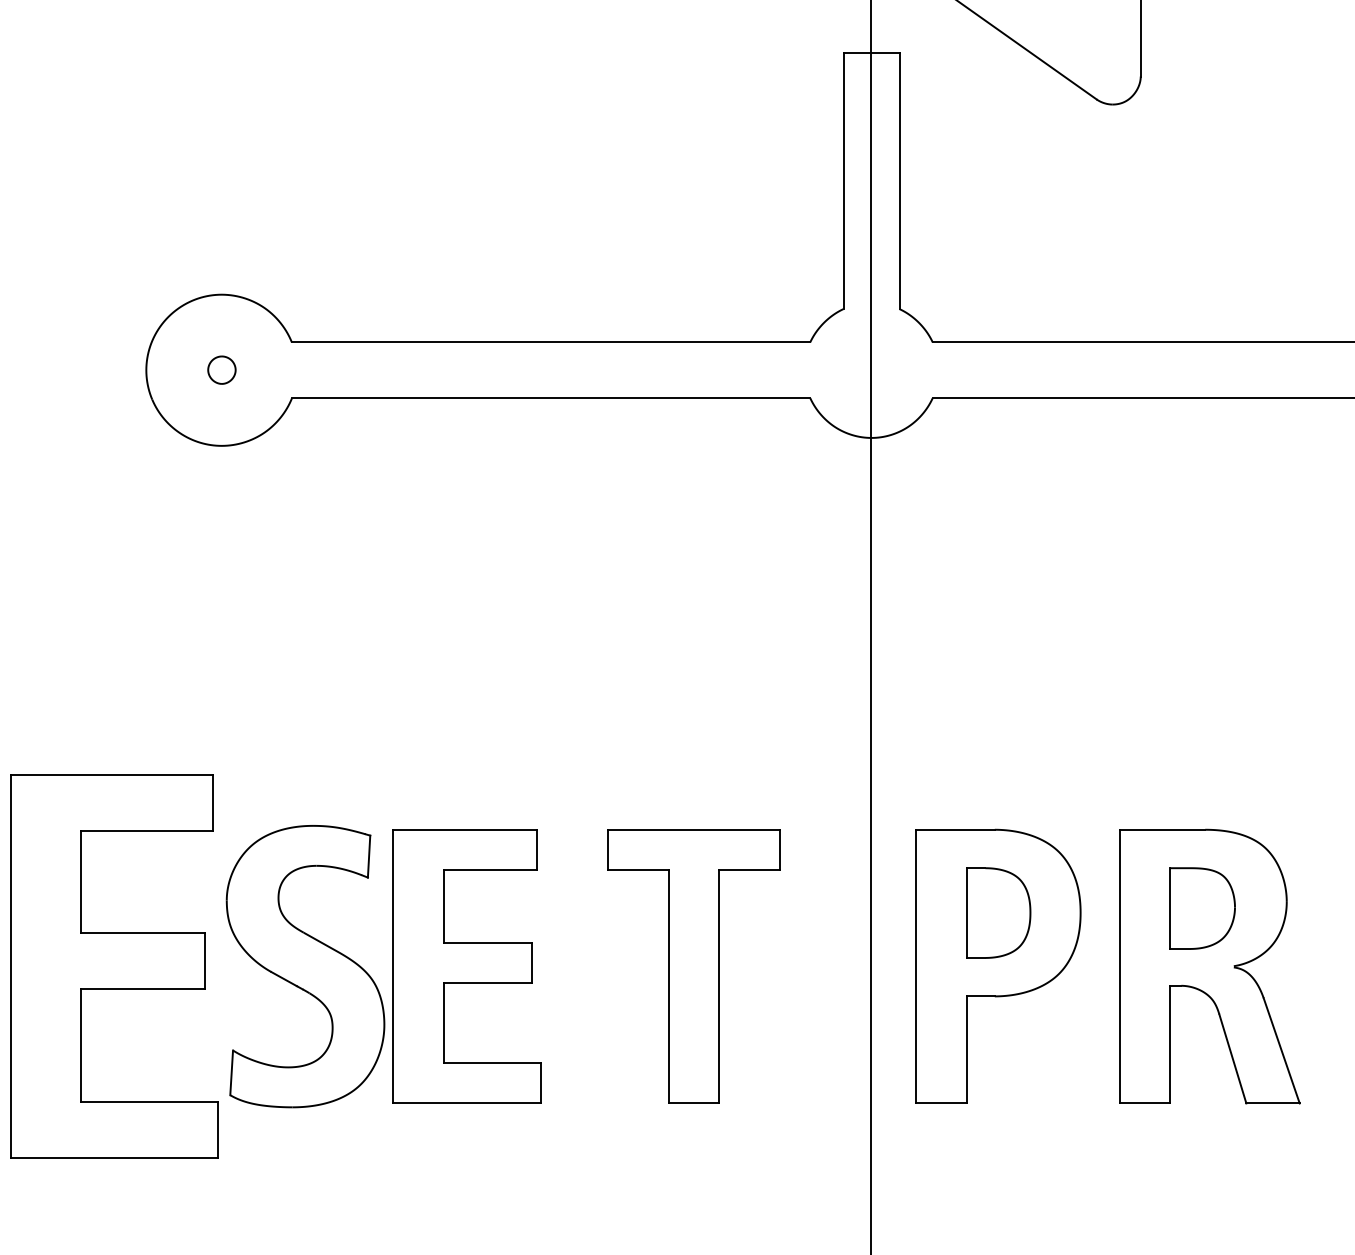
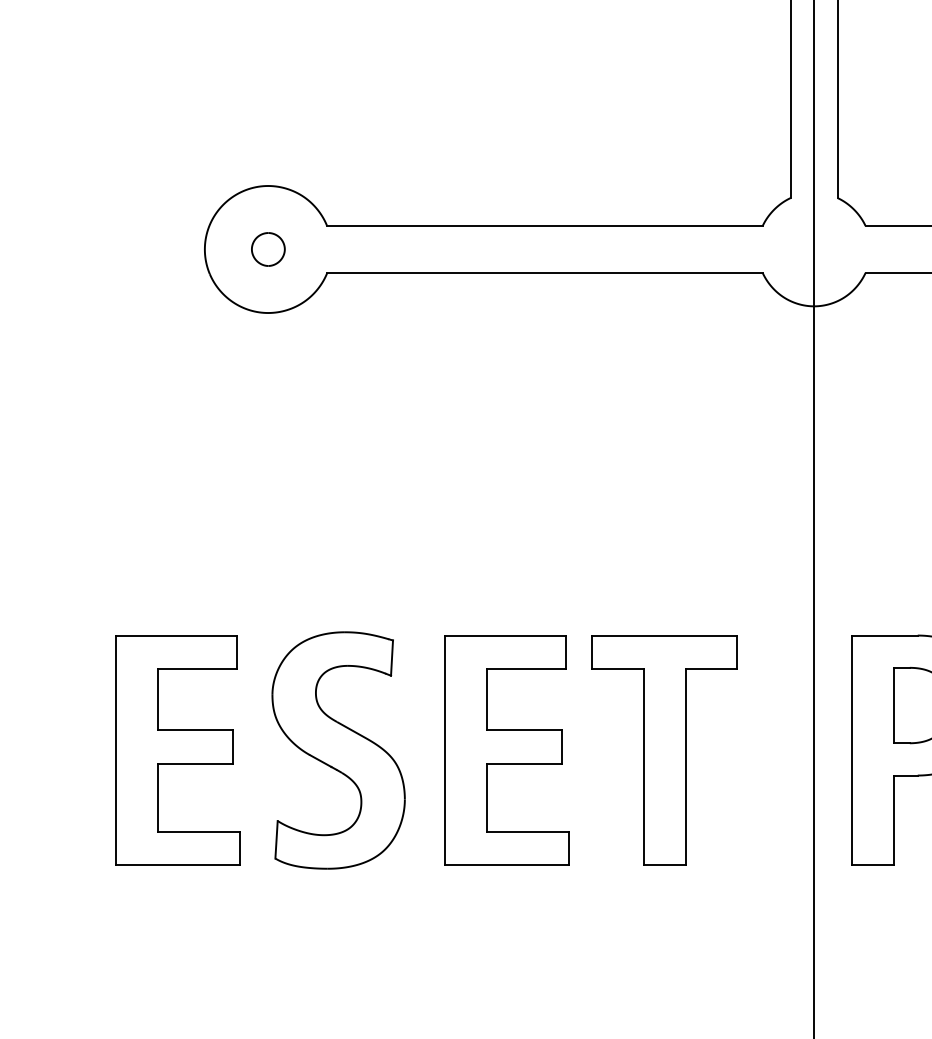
part: (221, 369) -> (268, 248), size x1.43
part: (114, 966) -> (178, 750), size x0.71
part: (466, 966) -> (506, 750), moved

